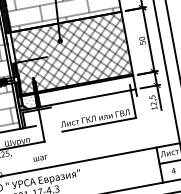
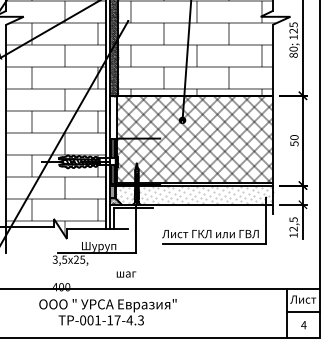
hatch: (86, 90) -> (205, 194), added

